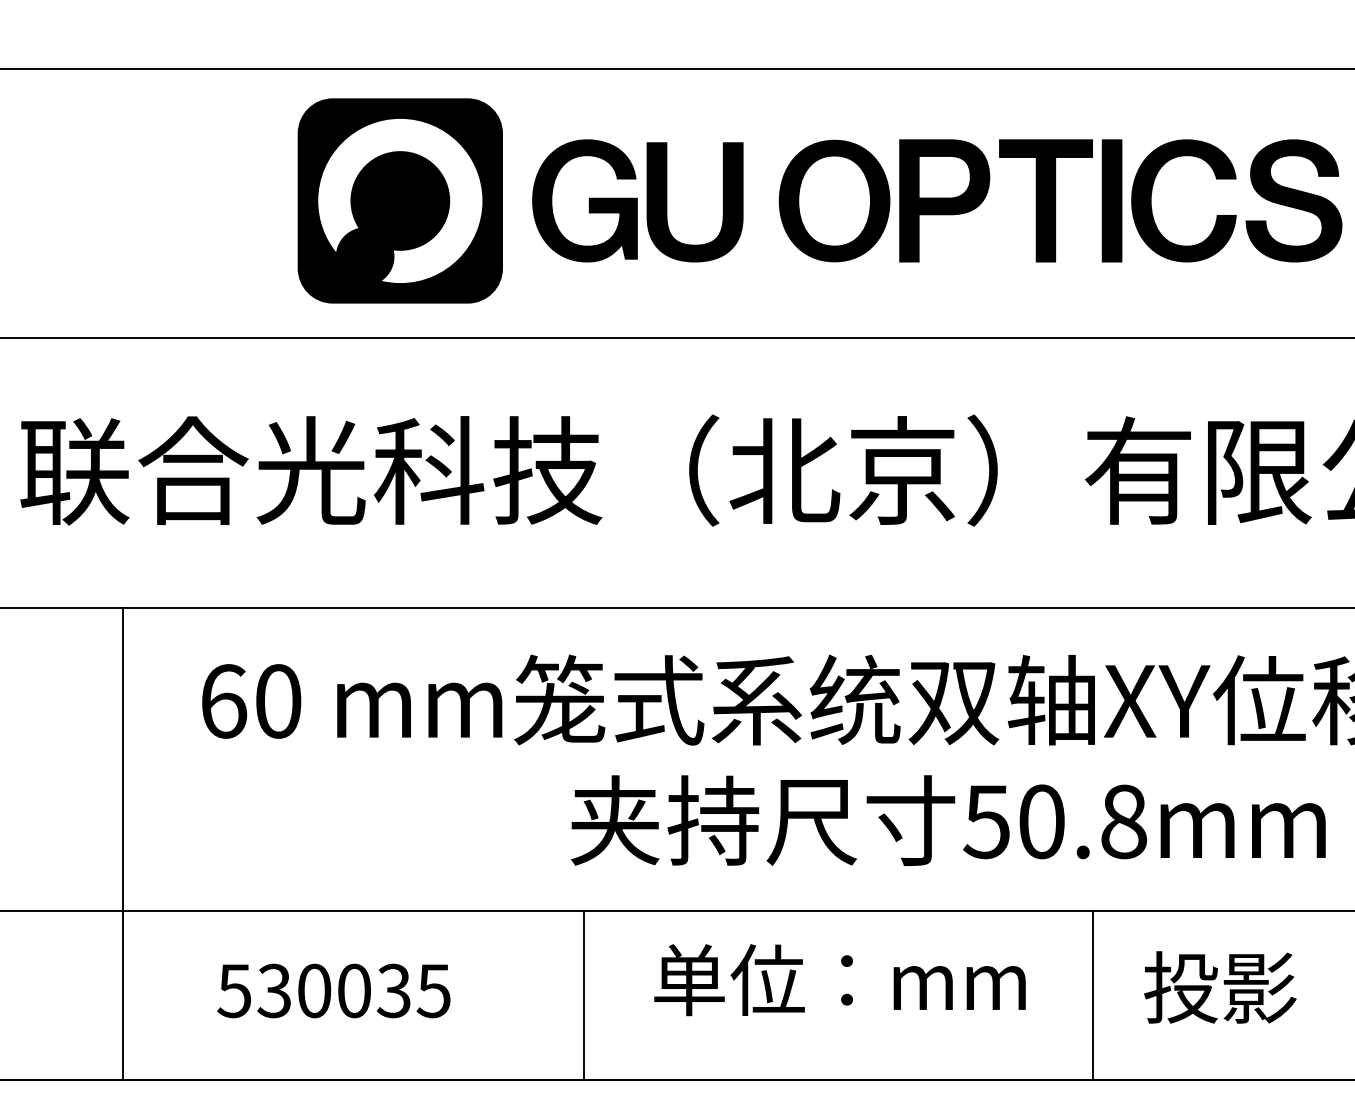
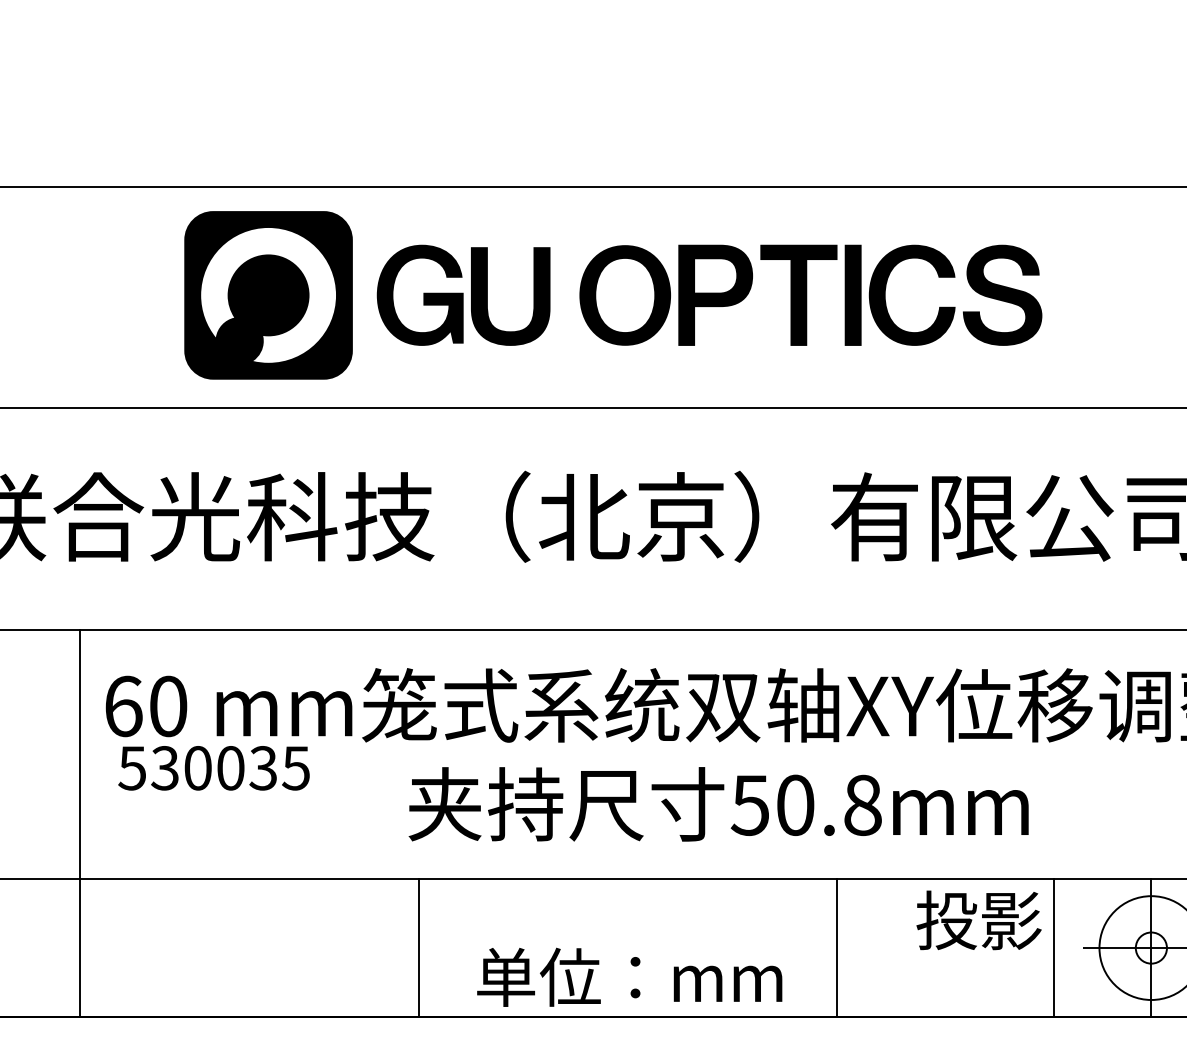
line: (122, 843) -> (79, 823), moved
text: (839, 979) -> (629, 976), moved
text: (1219, 987) -> (978, 920), moved
text: (333, 991) -> (213, 768), moved

